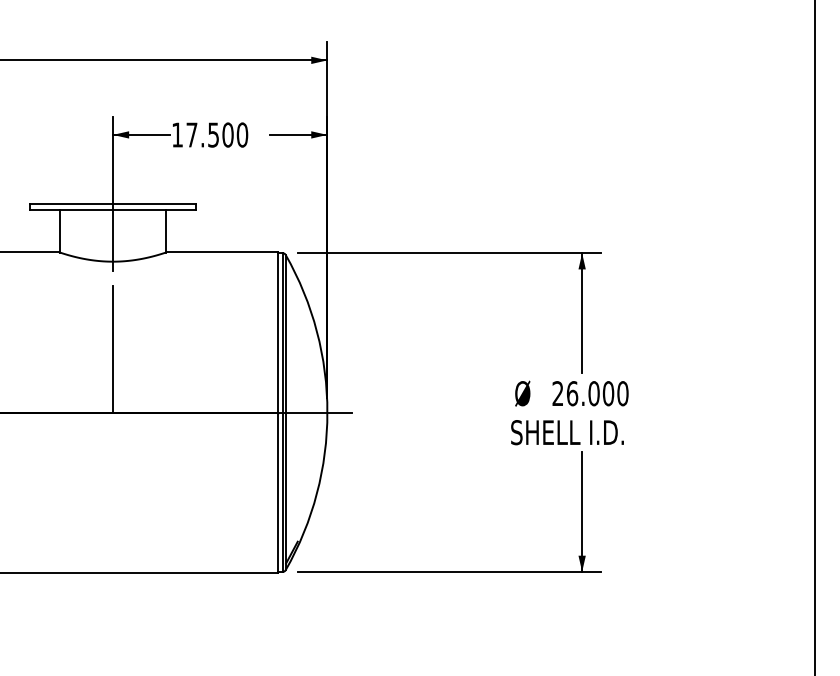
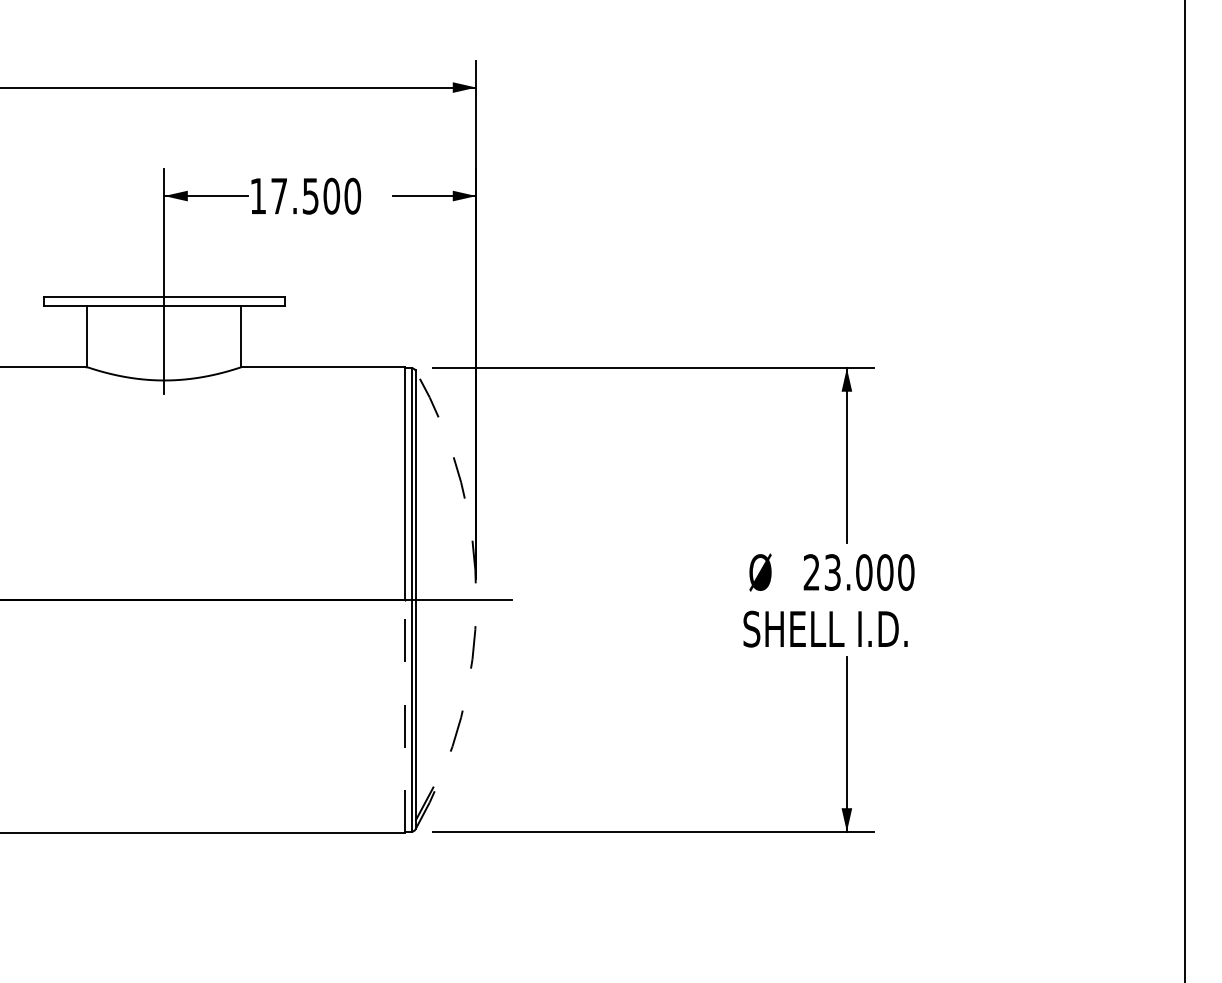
line: (112, 348) -> (163, 506), removed
text: (572, 393) -> (832, 572), 26.000 -> 23.000
arc: (327, 412) -> (476, 599), solid -> dashed
line: (278, 492) -> (405, 716), solid -> dashed

